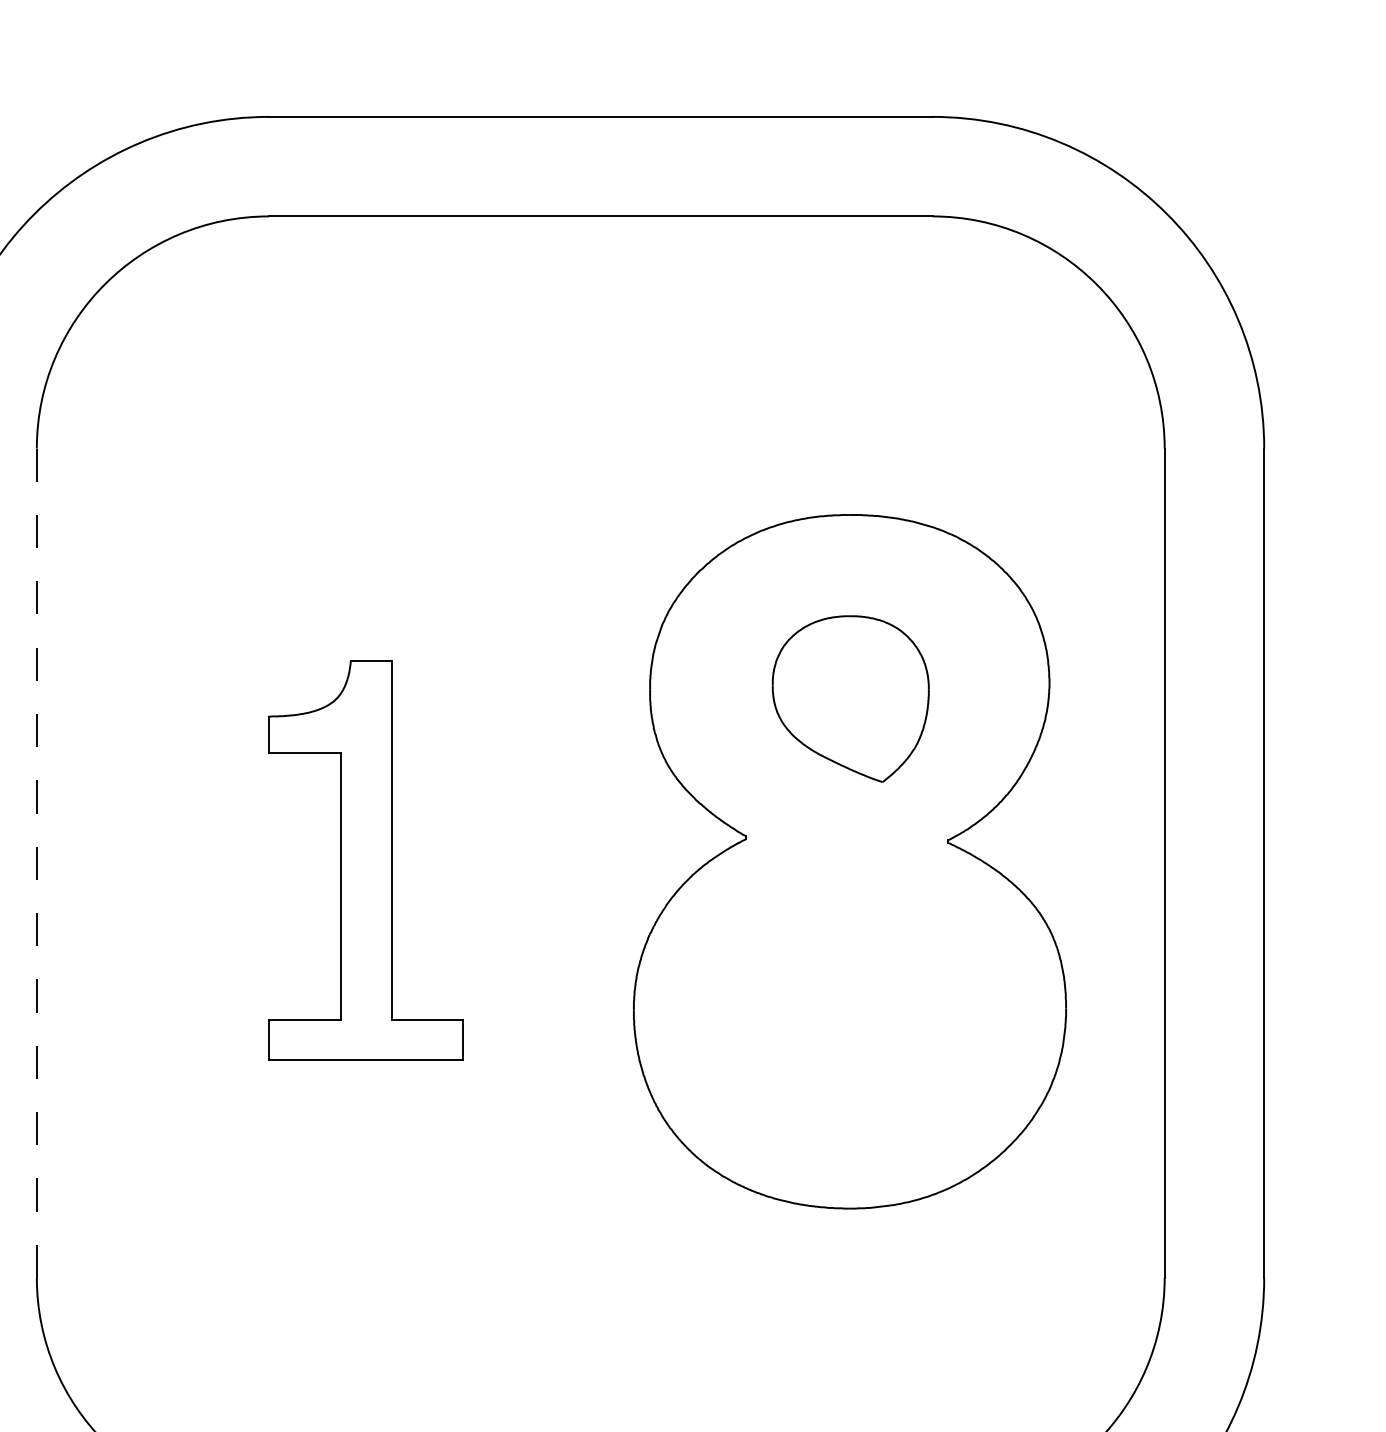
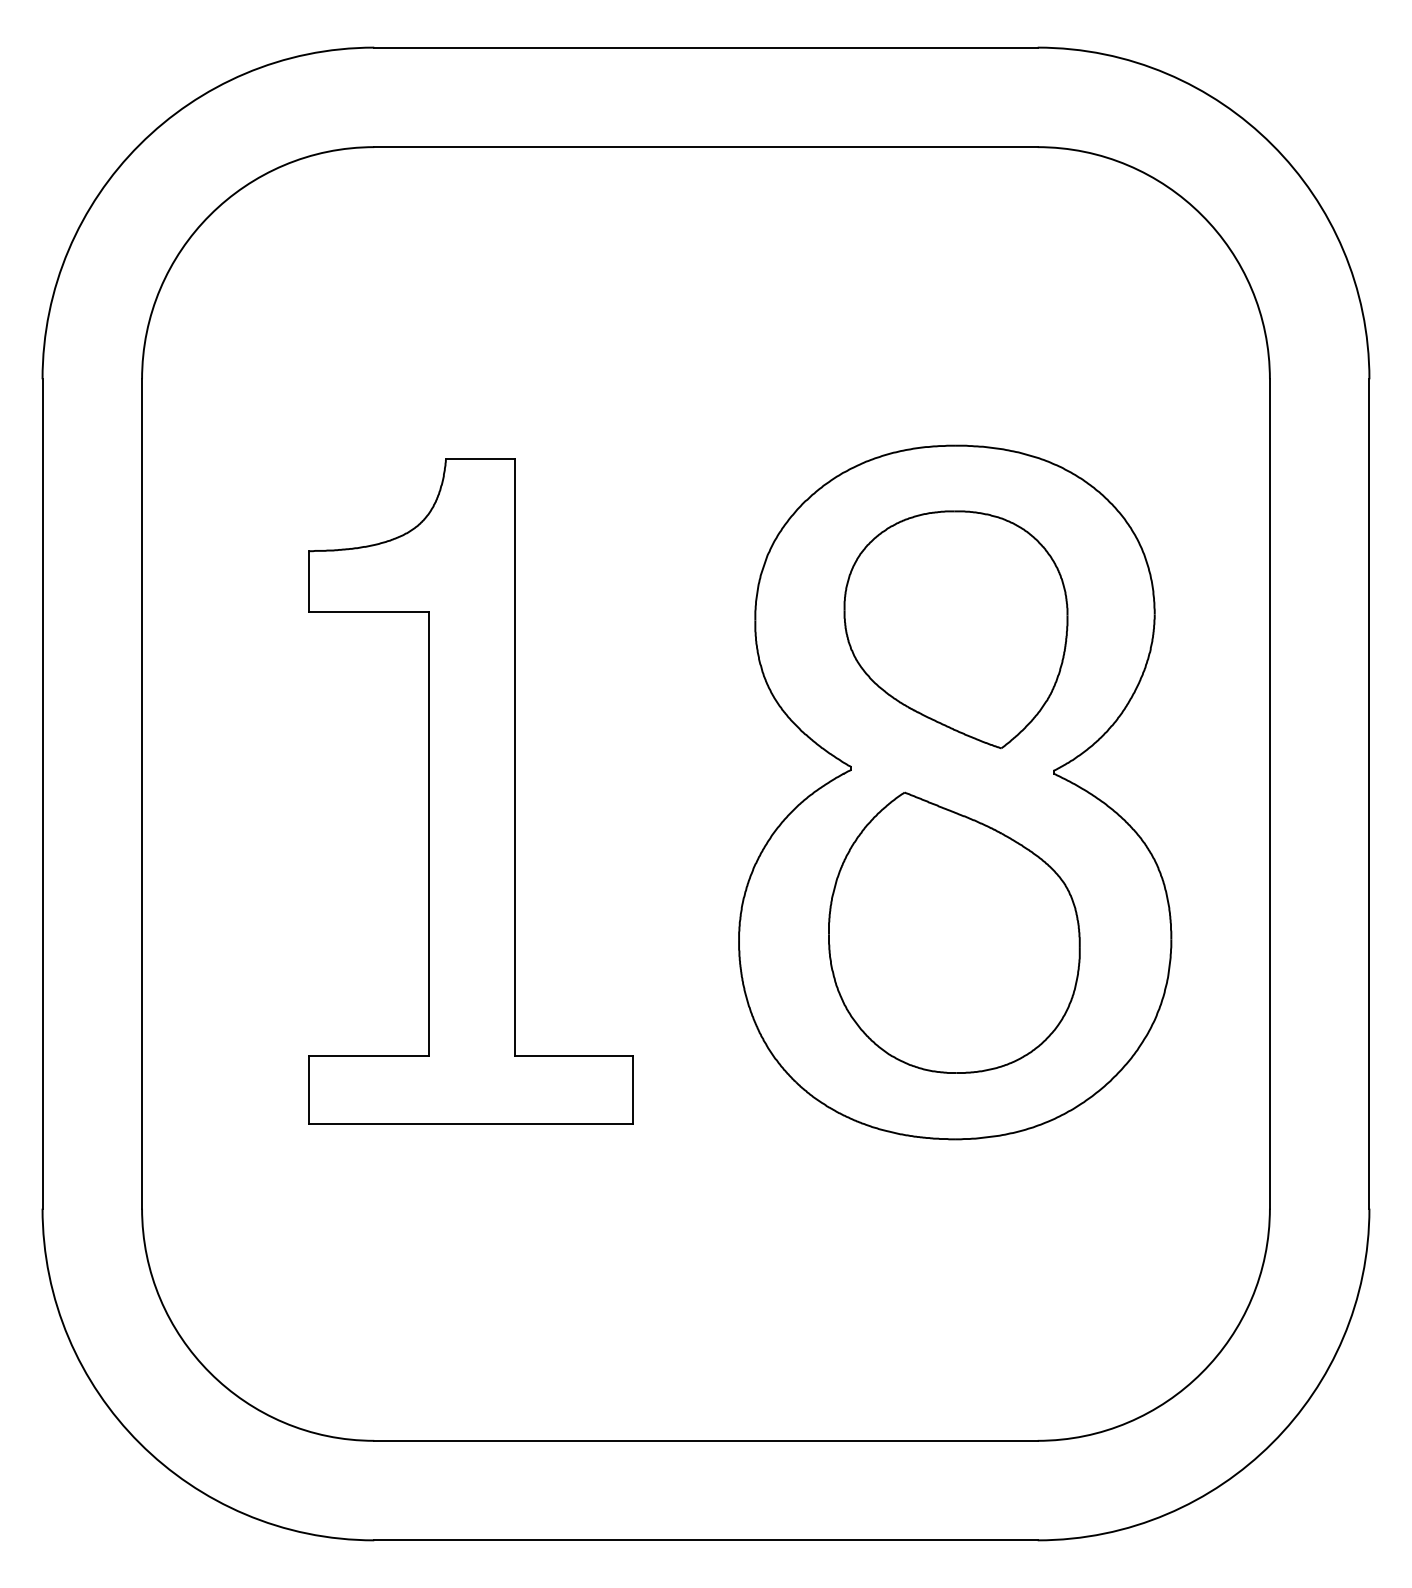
part: (850, 698) -> (955, 629), size x1.43
part: (365, 860) -> (470, 791), size x1.67
line: (37, 862) -> (142, 793), dashed -> solid
part: (849, 1001) -> (954, 932), added

